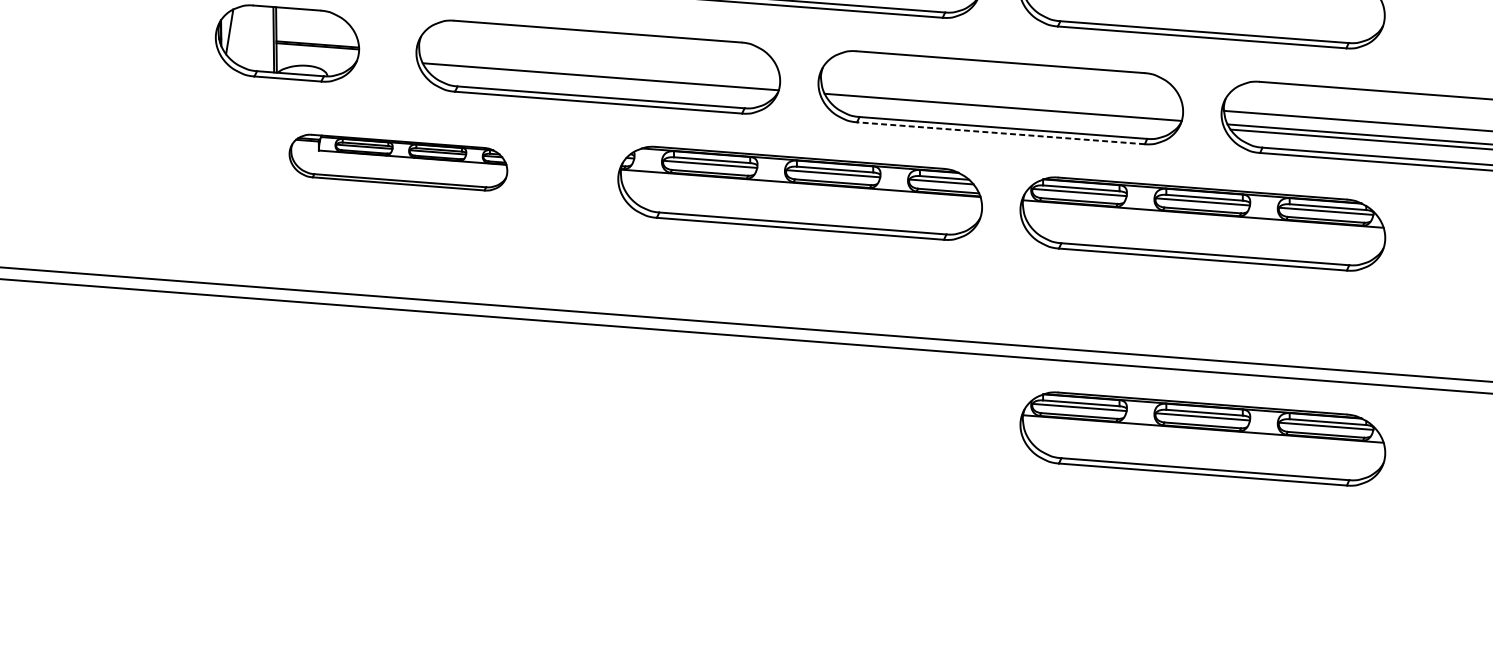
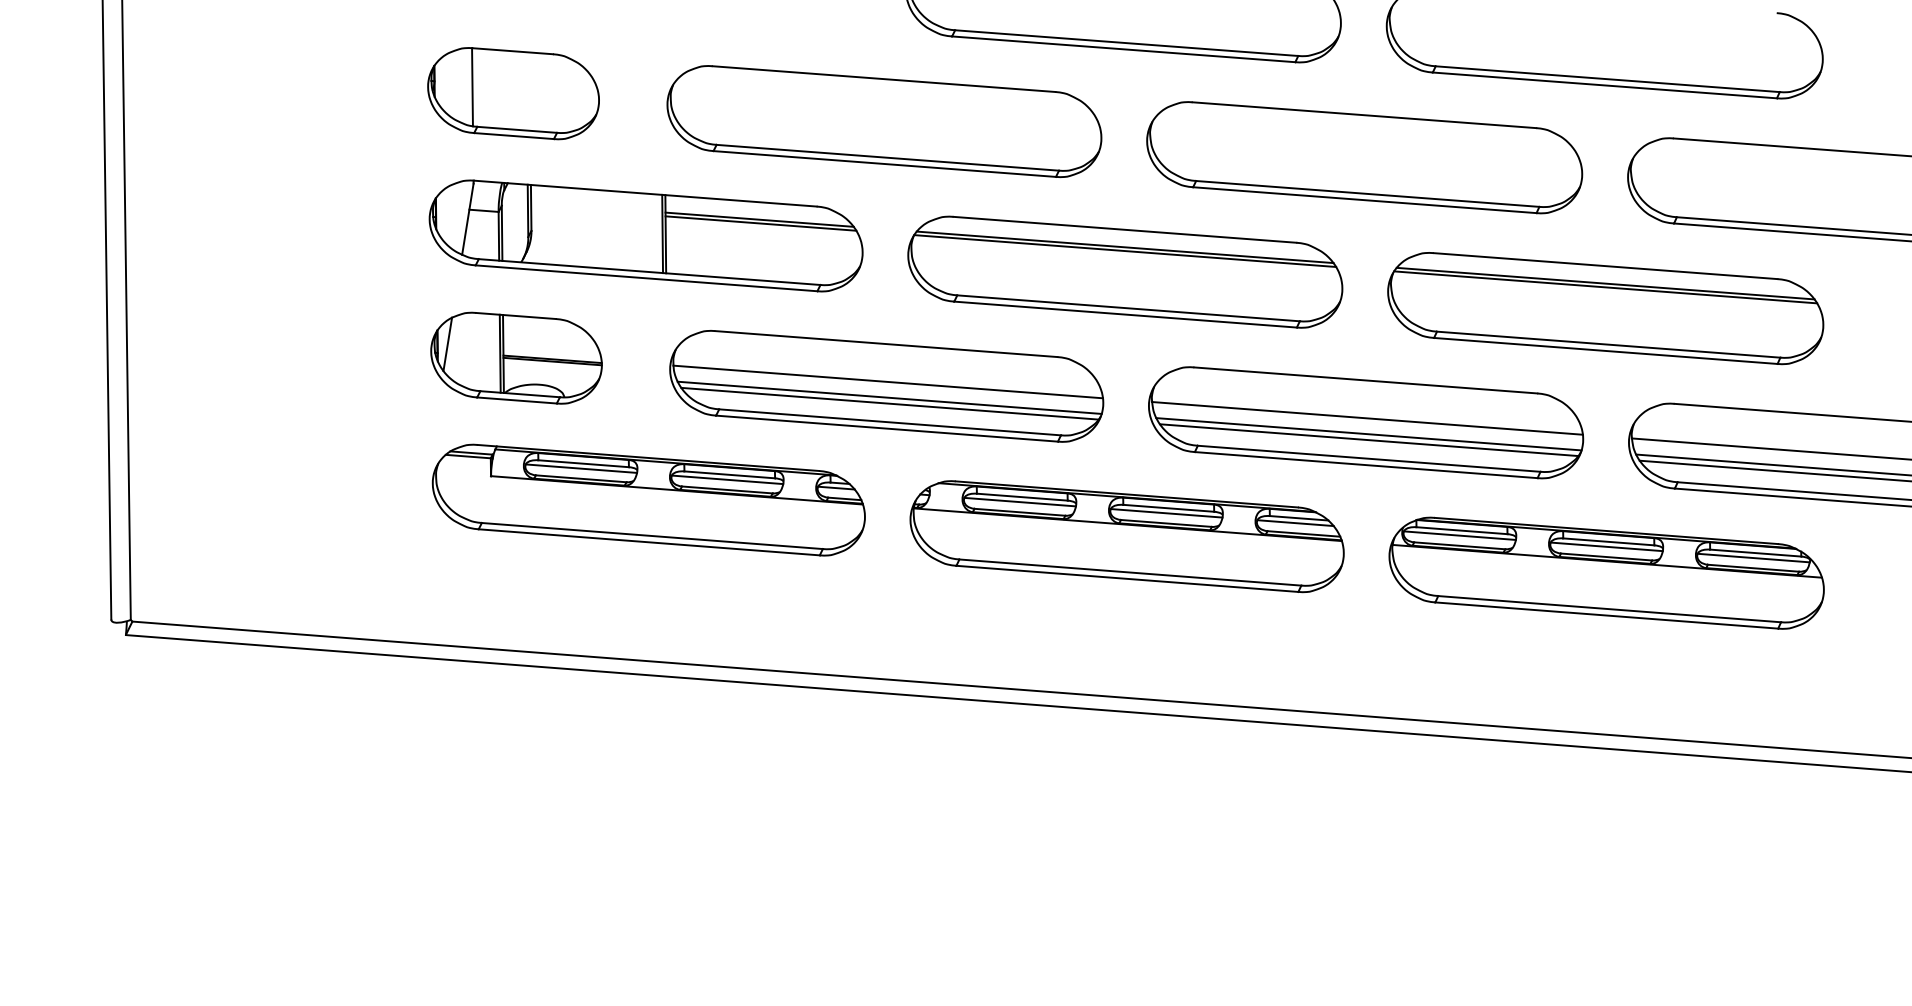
line: (599, 63) -> (888, 381), added
line: (600, 81) -> (889, 403), added
line: (1002, 94) -> (1367, 418), added
line: (1002, 112) -> (1368, 440), added
line: (1001, 133) -> (1366, 465), dashed -> solid
part: (398, 162) -> (648, 499), size x1.67
part: (1202, 438) -> (1606, 828), removed

